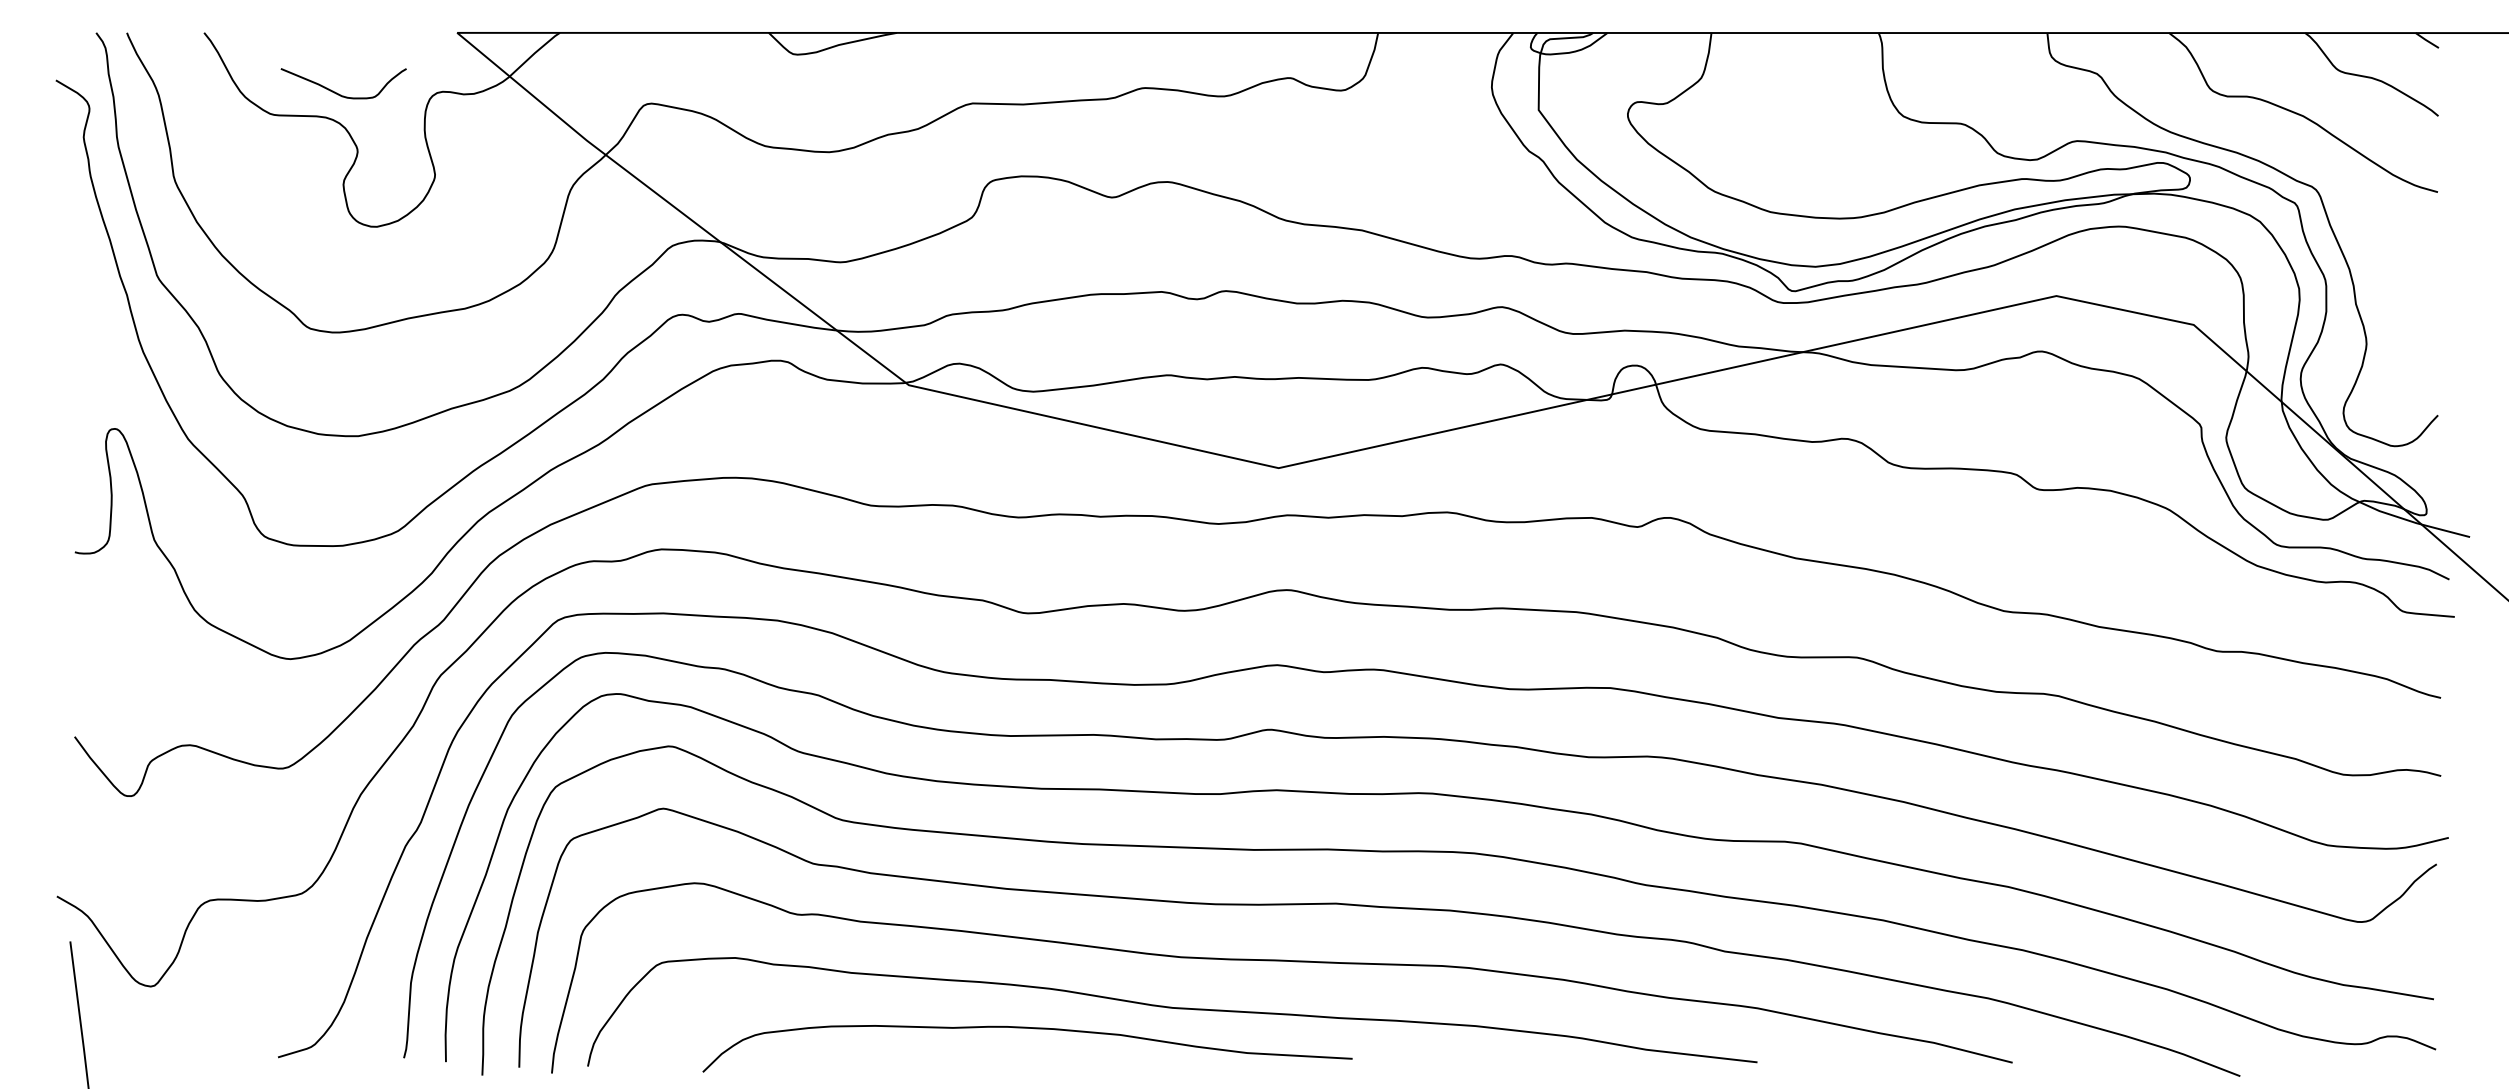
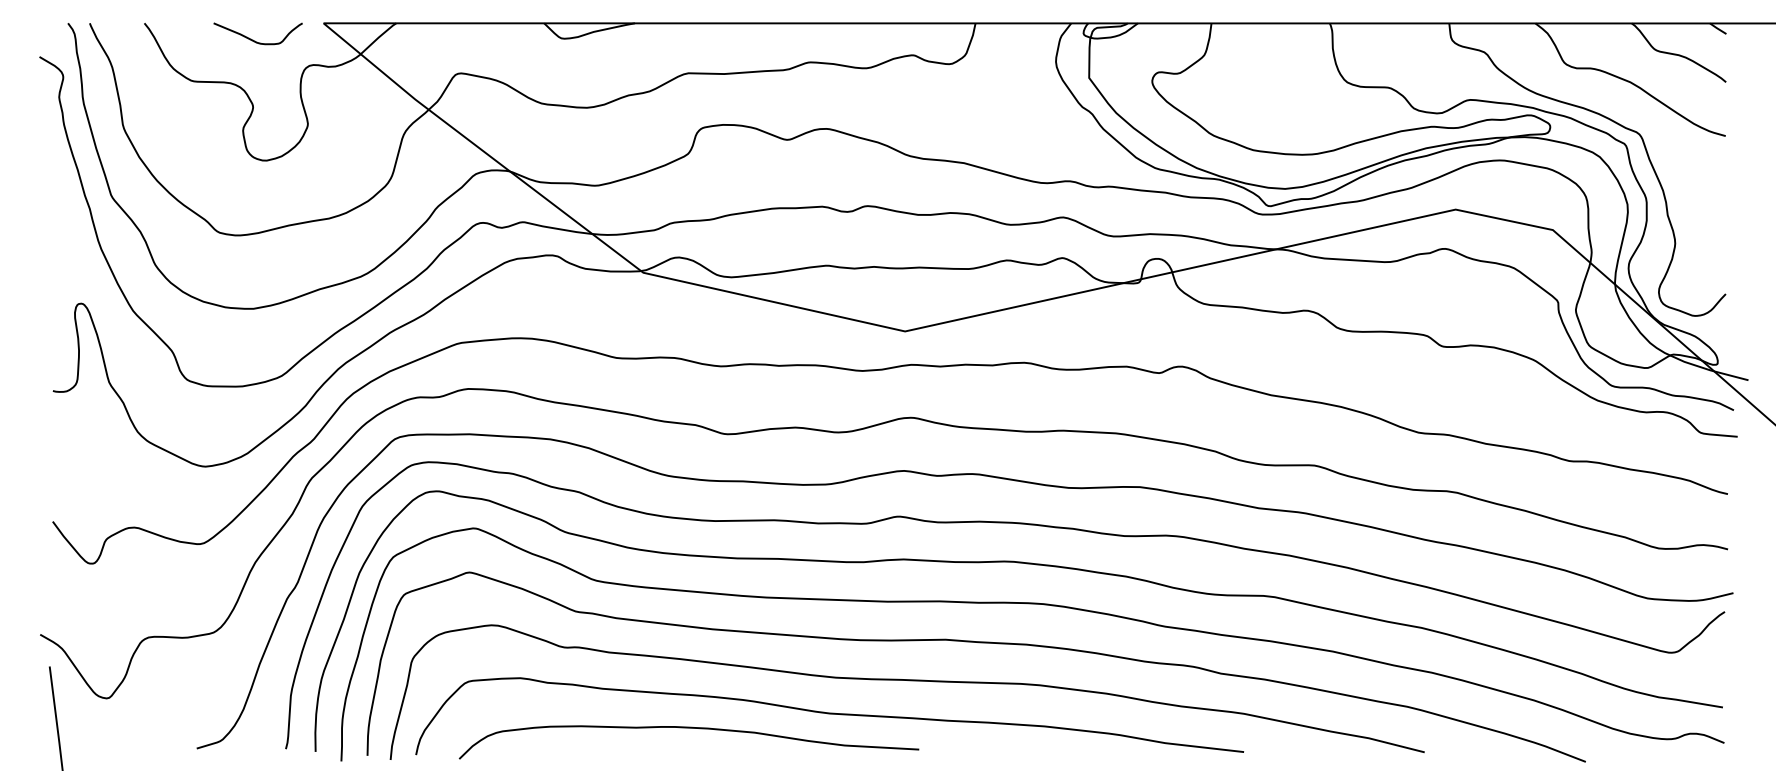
curve: (339, 93) -> (255, 40), moved
curve: (1027, 1028) -> (689, 728), moved

